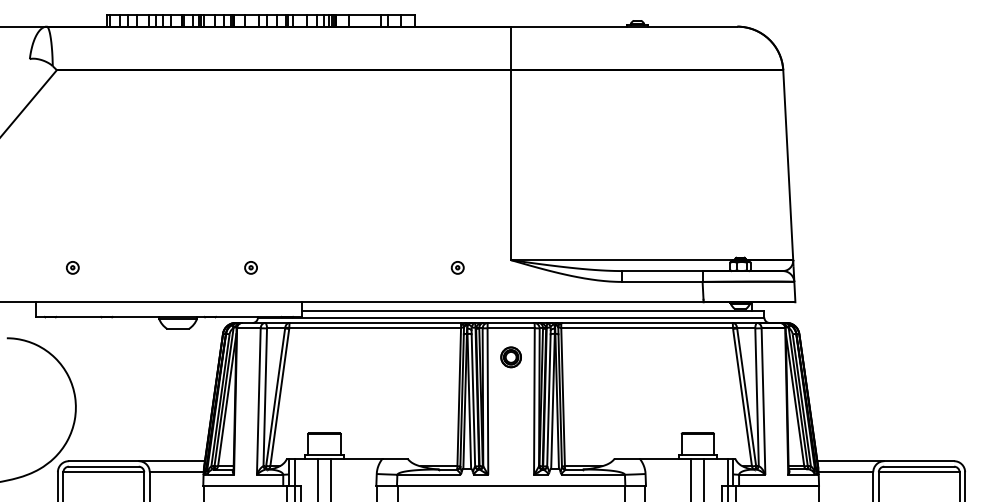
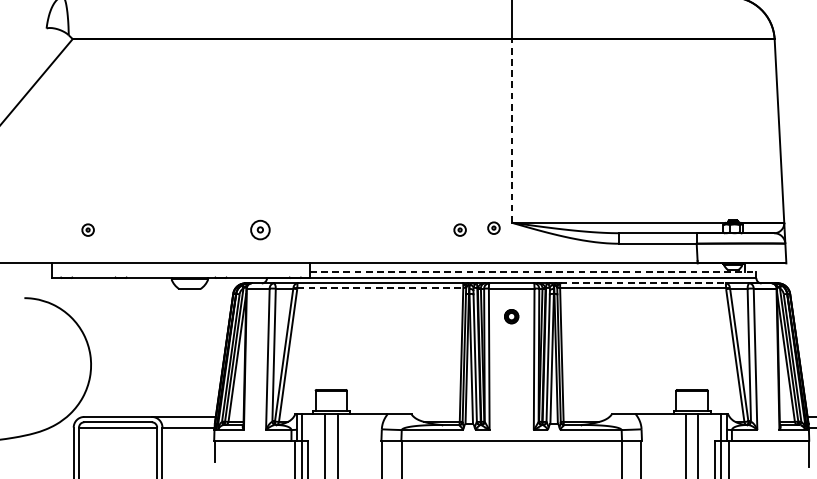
line: (511, 165) -> (512, 131), solid -> dashed
part: (492, 265) -> (493, 227), added
part: (250, 267) -> (259, 229), size x1.6
line: (533, 311) -> (533, 272), solid -> dashed
line: (647, 323) -> (643, 283), solid -> dashed
line: (375, 327) -> (380, 287), solid -> dashed
part: (510, 357) -> (511, 316), size x0.7

